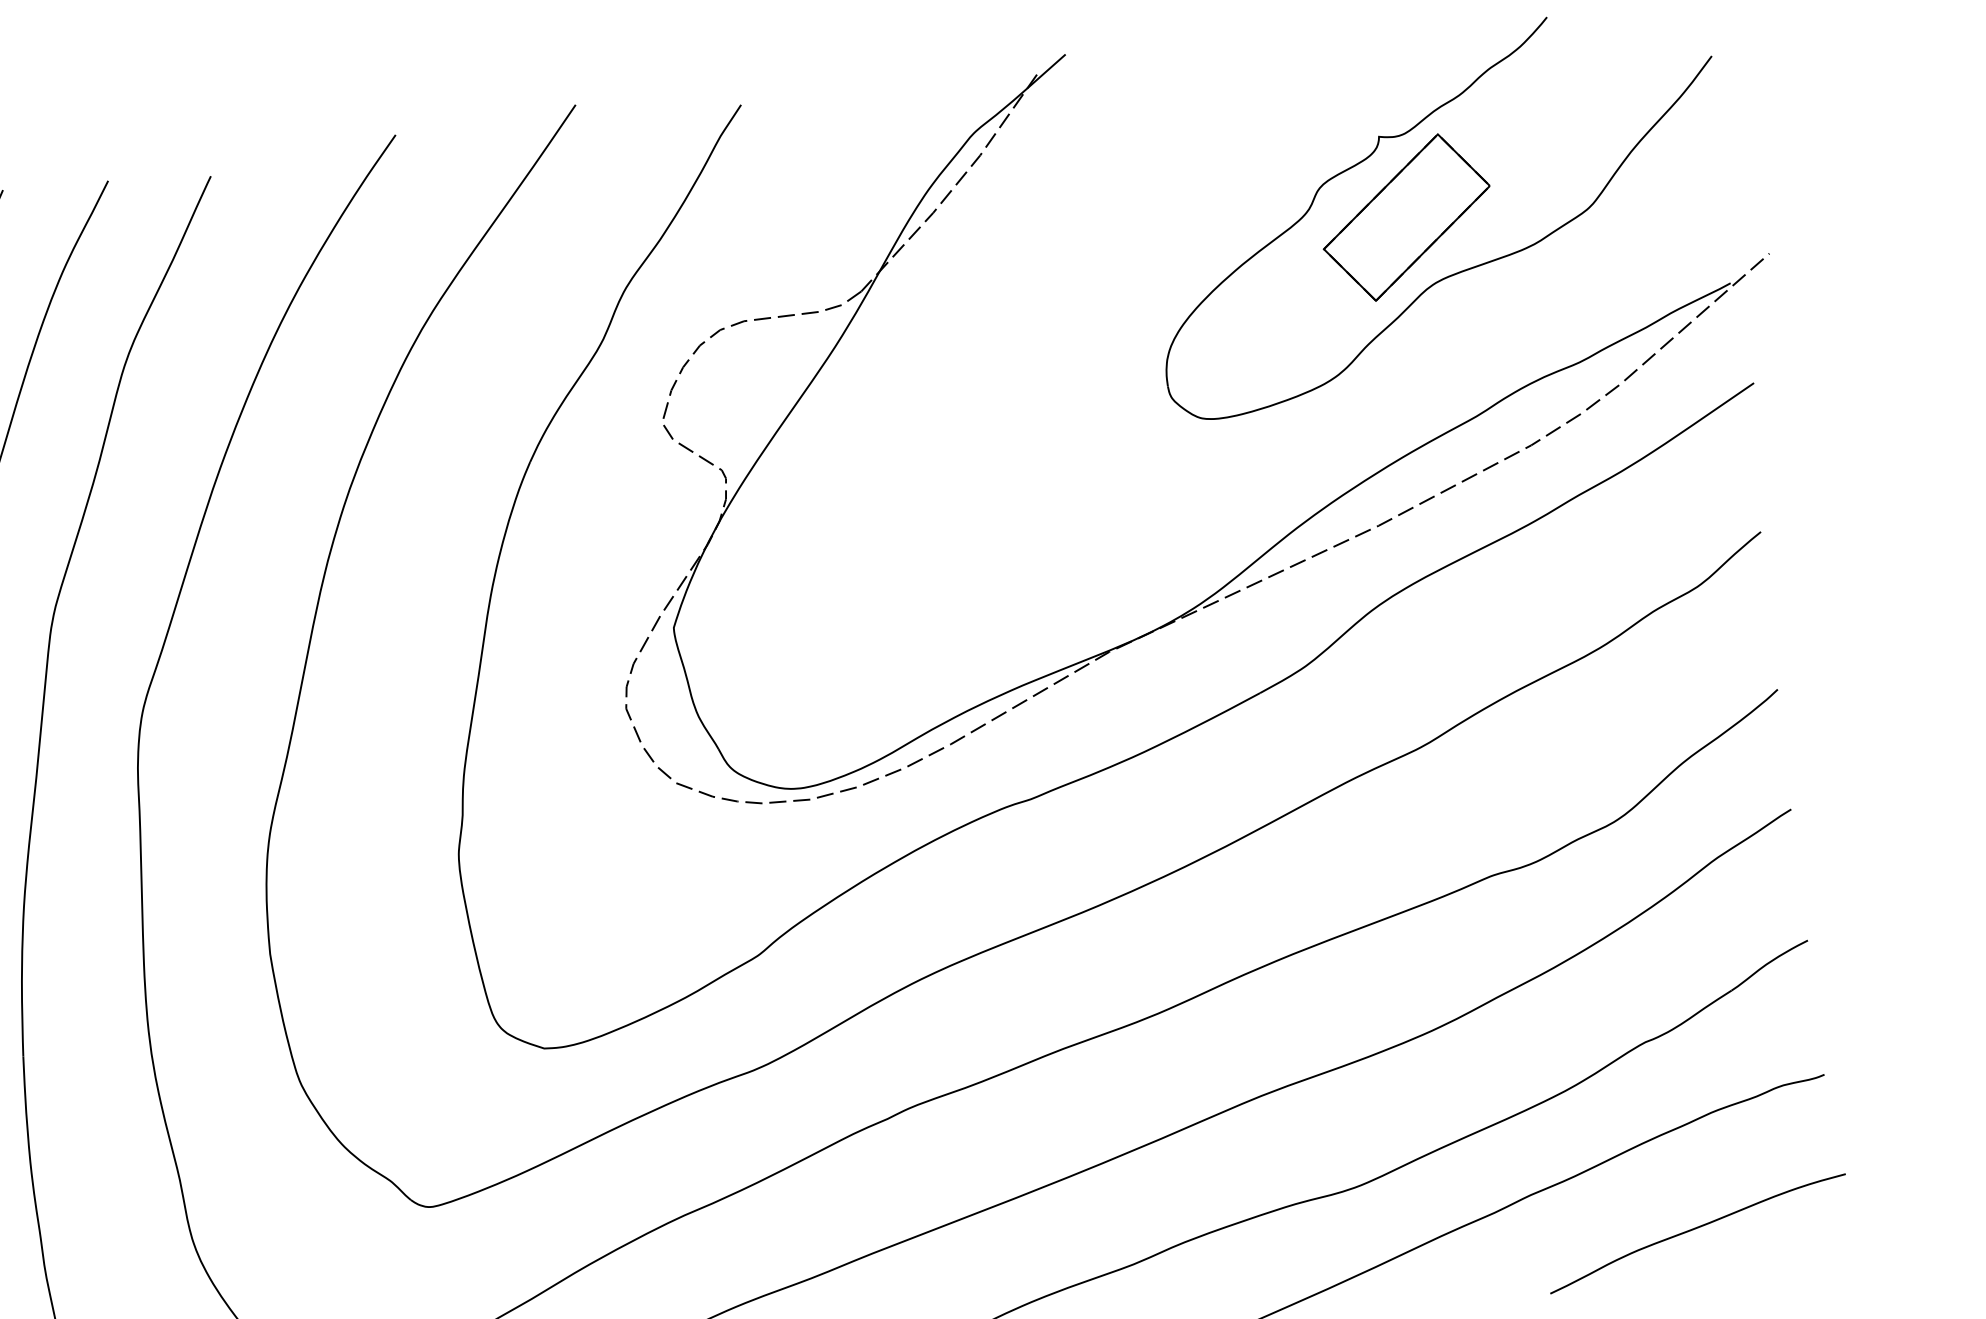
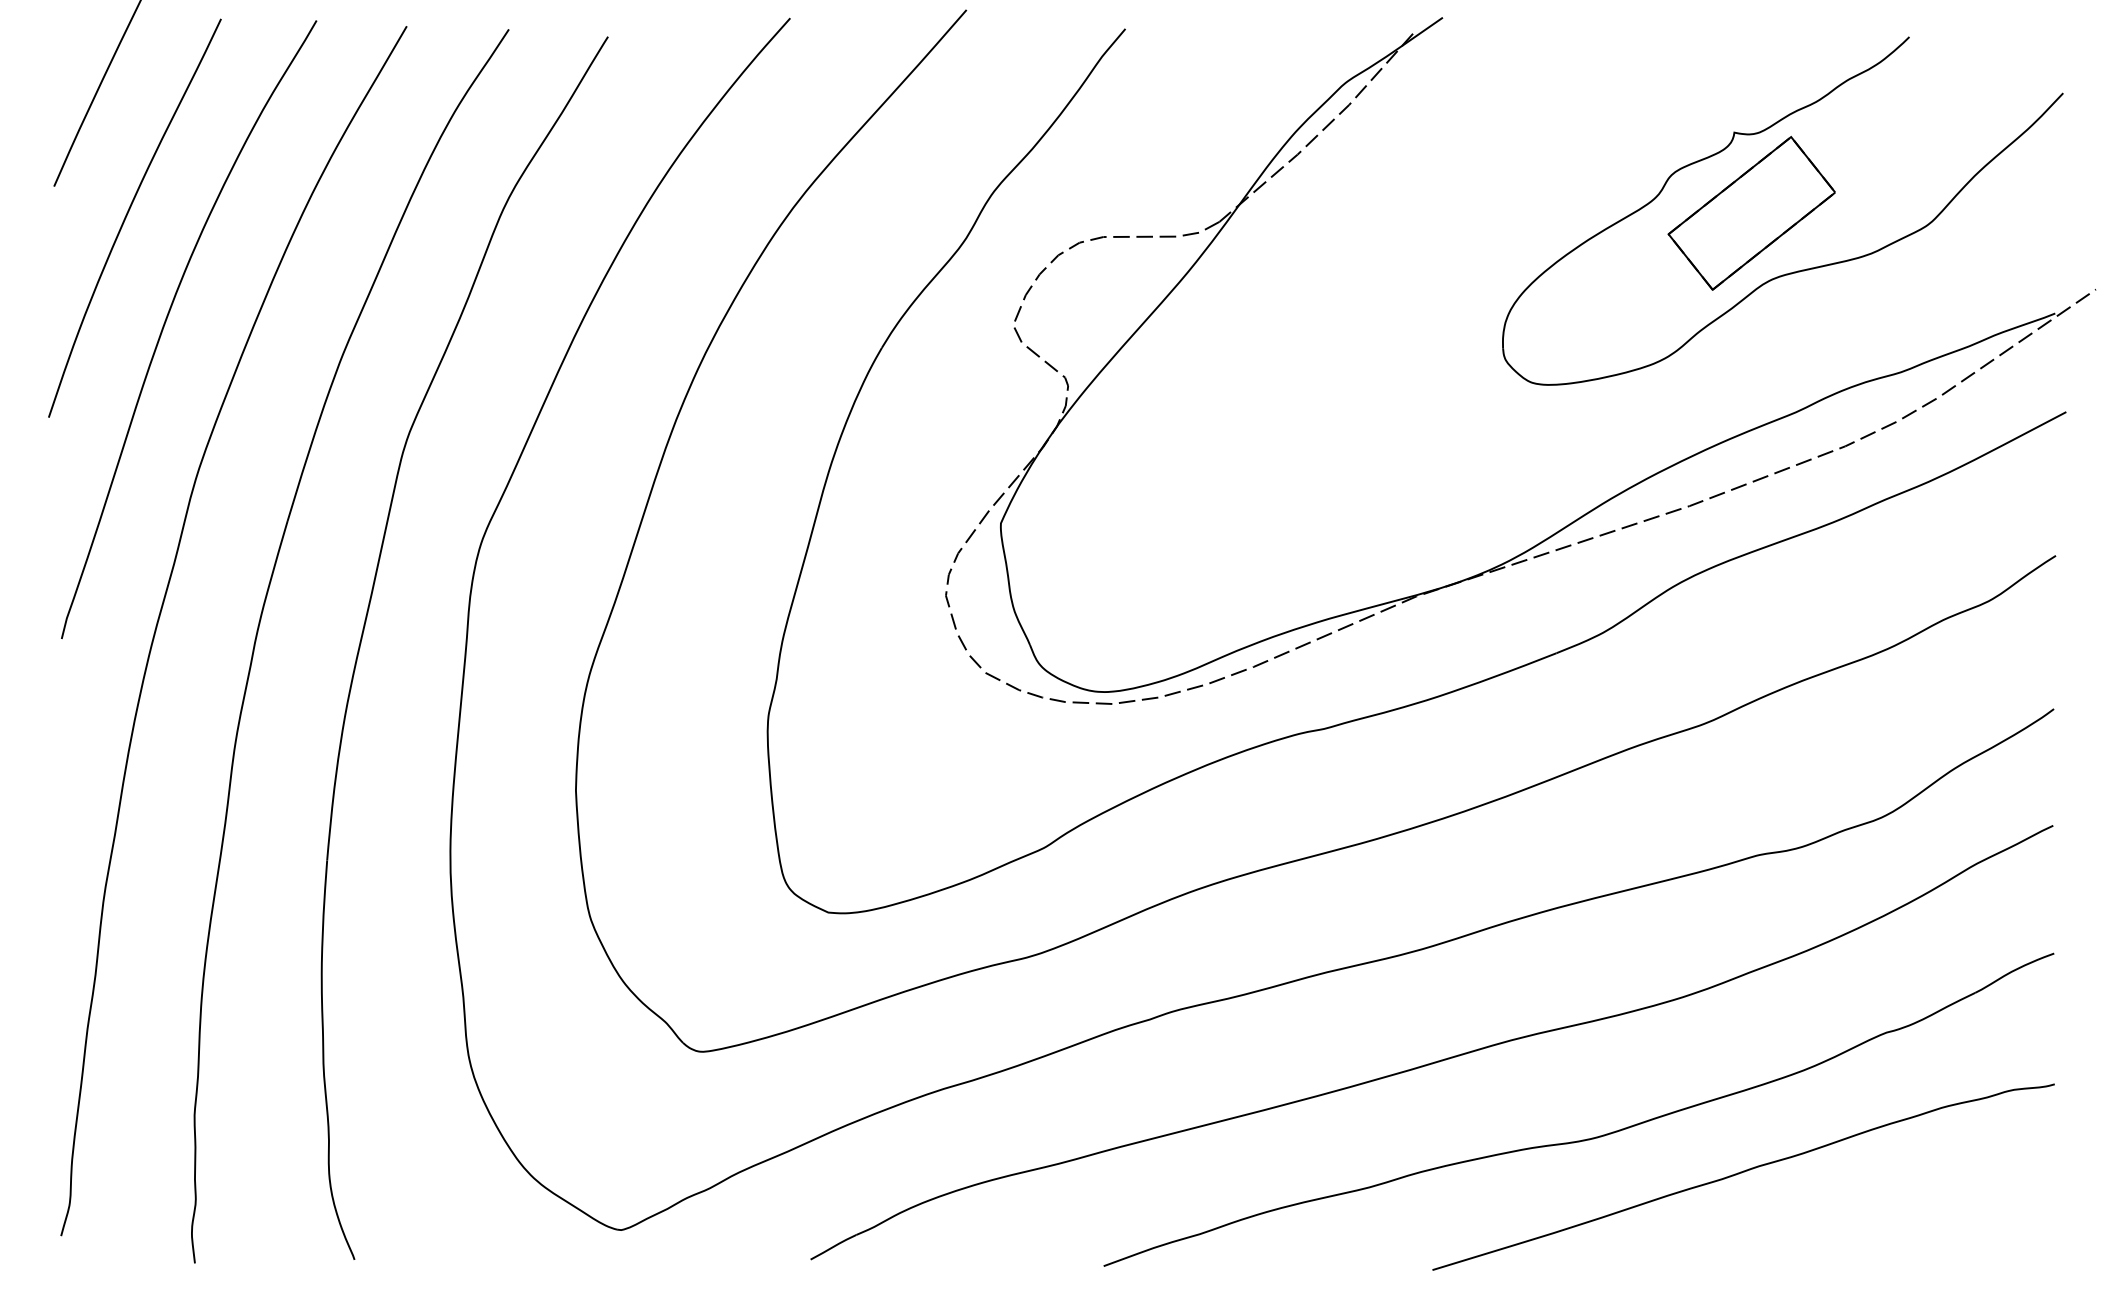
curve: (1694, 1229) -> (1912, 1218), removed

